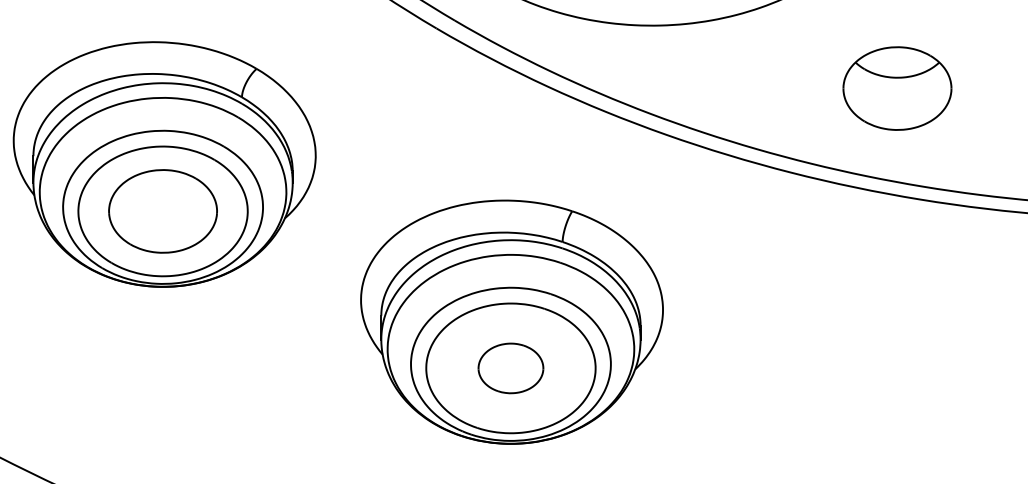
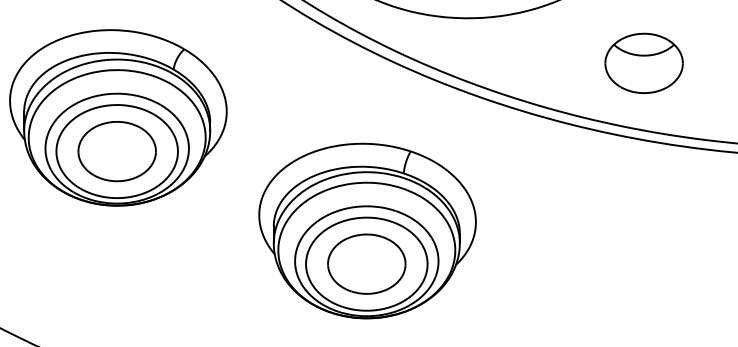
part: (510, 368) -> (366, 264), size x1.67

